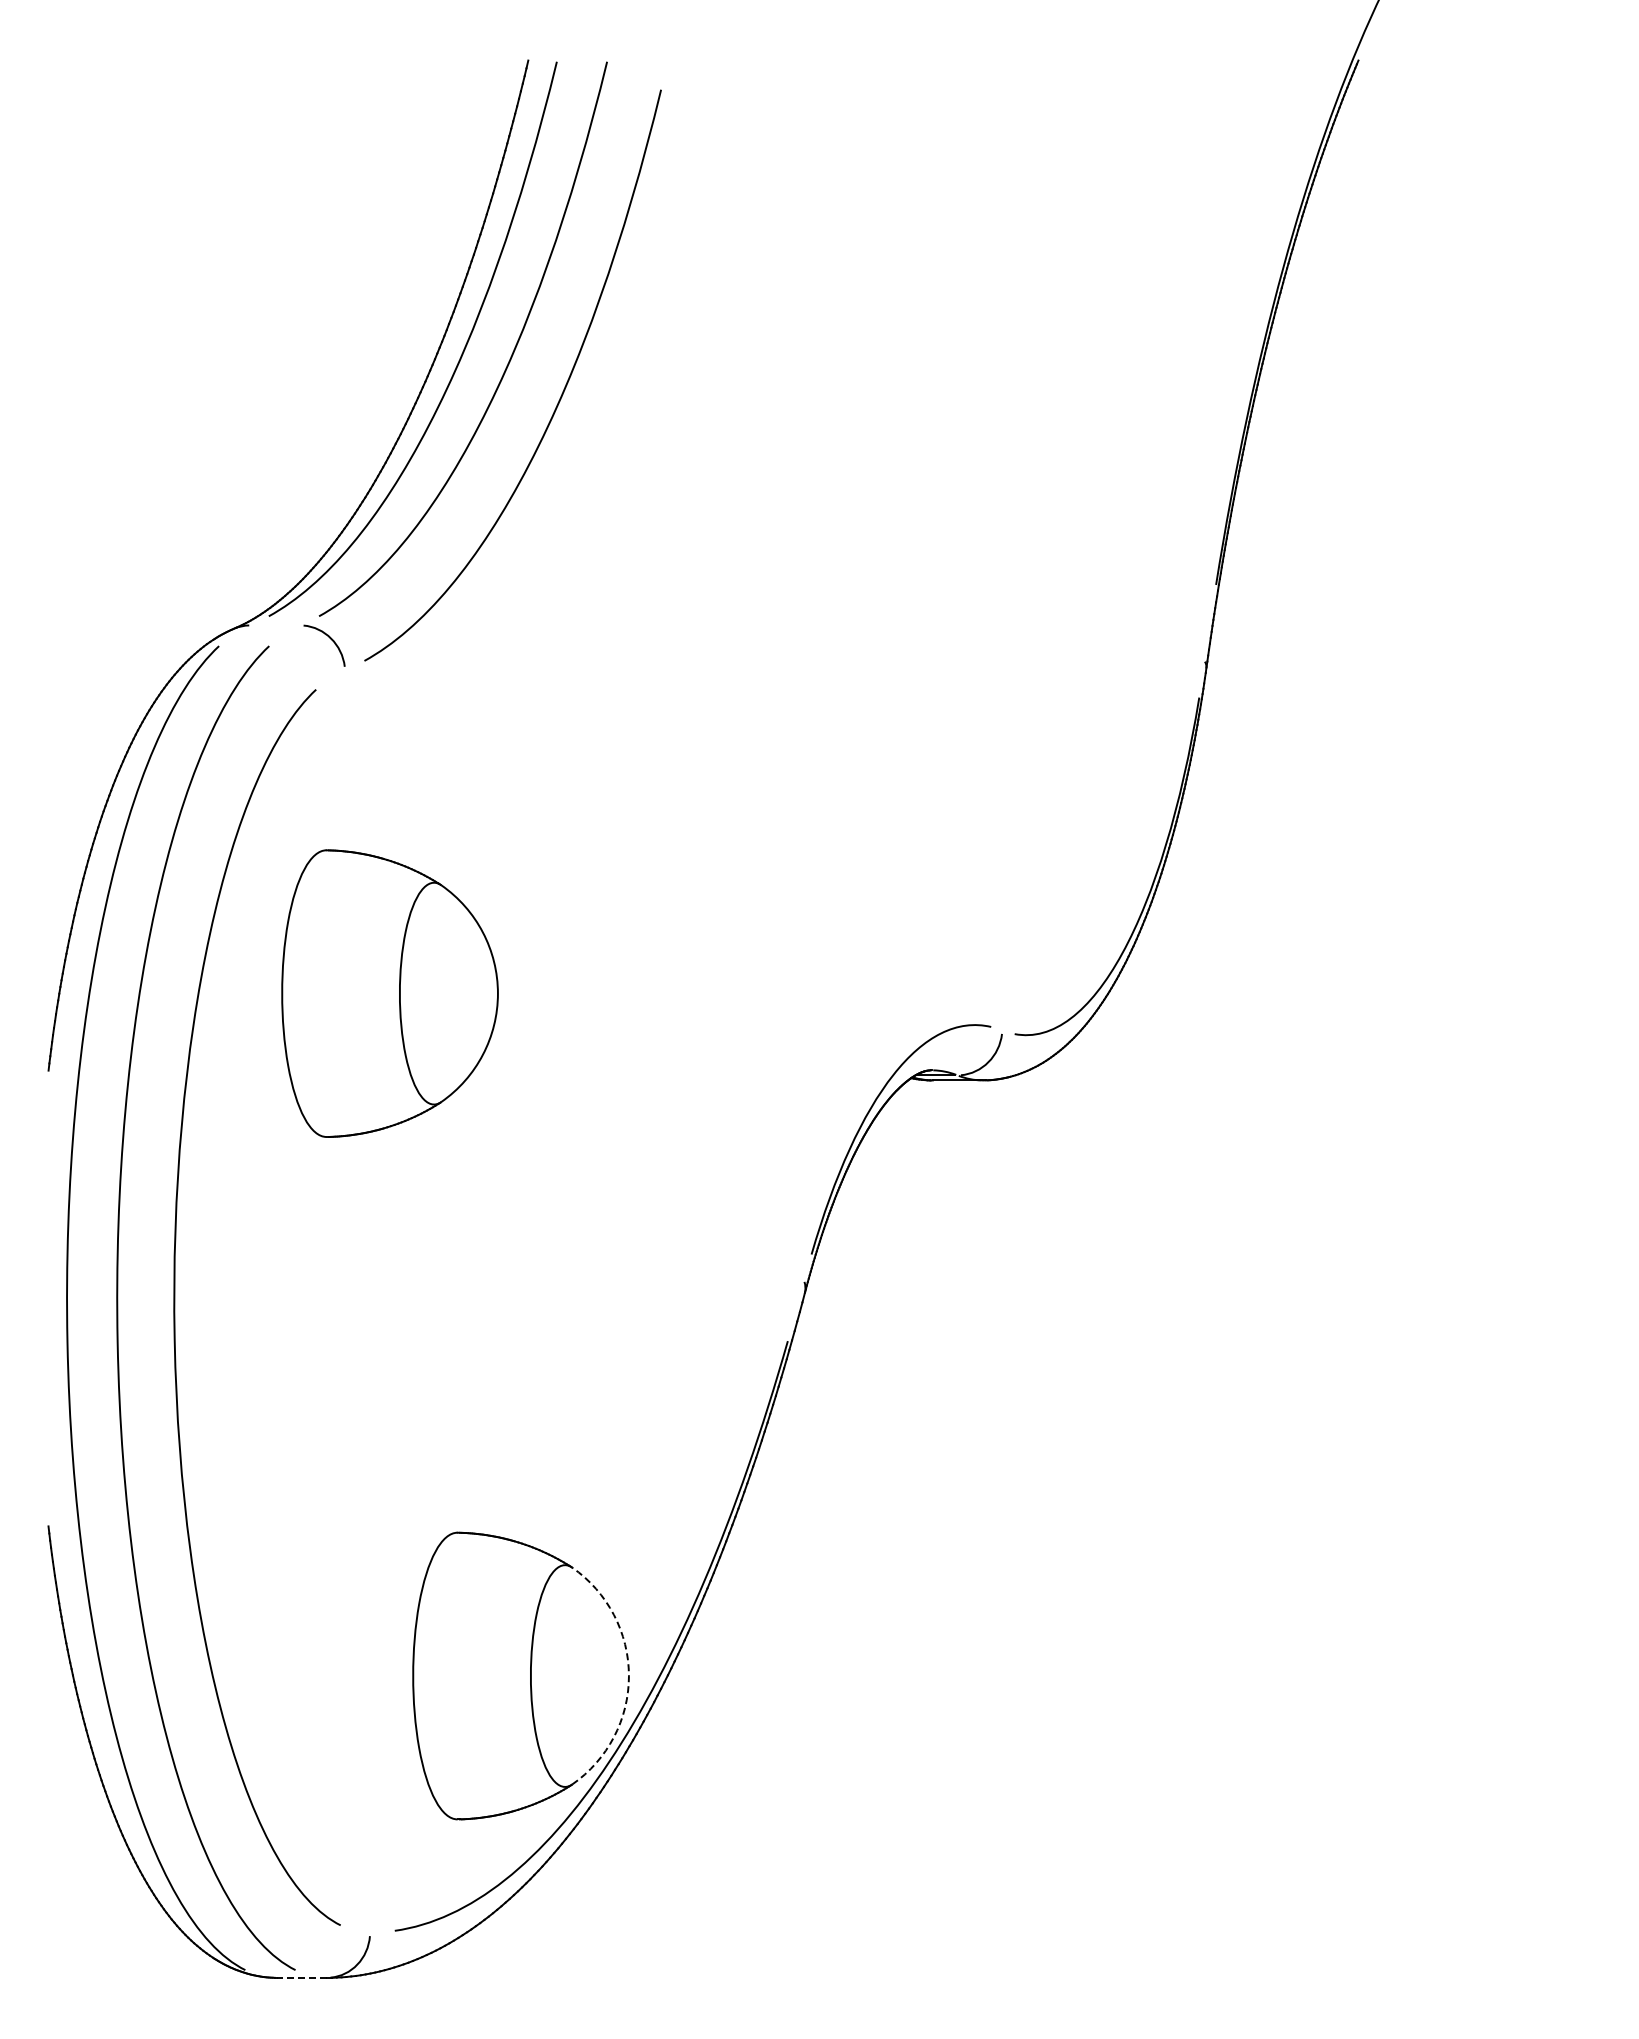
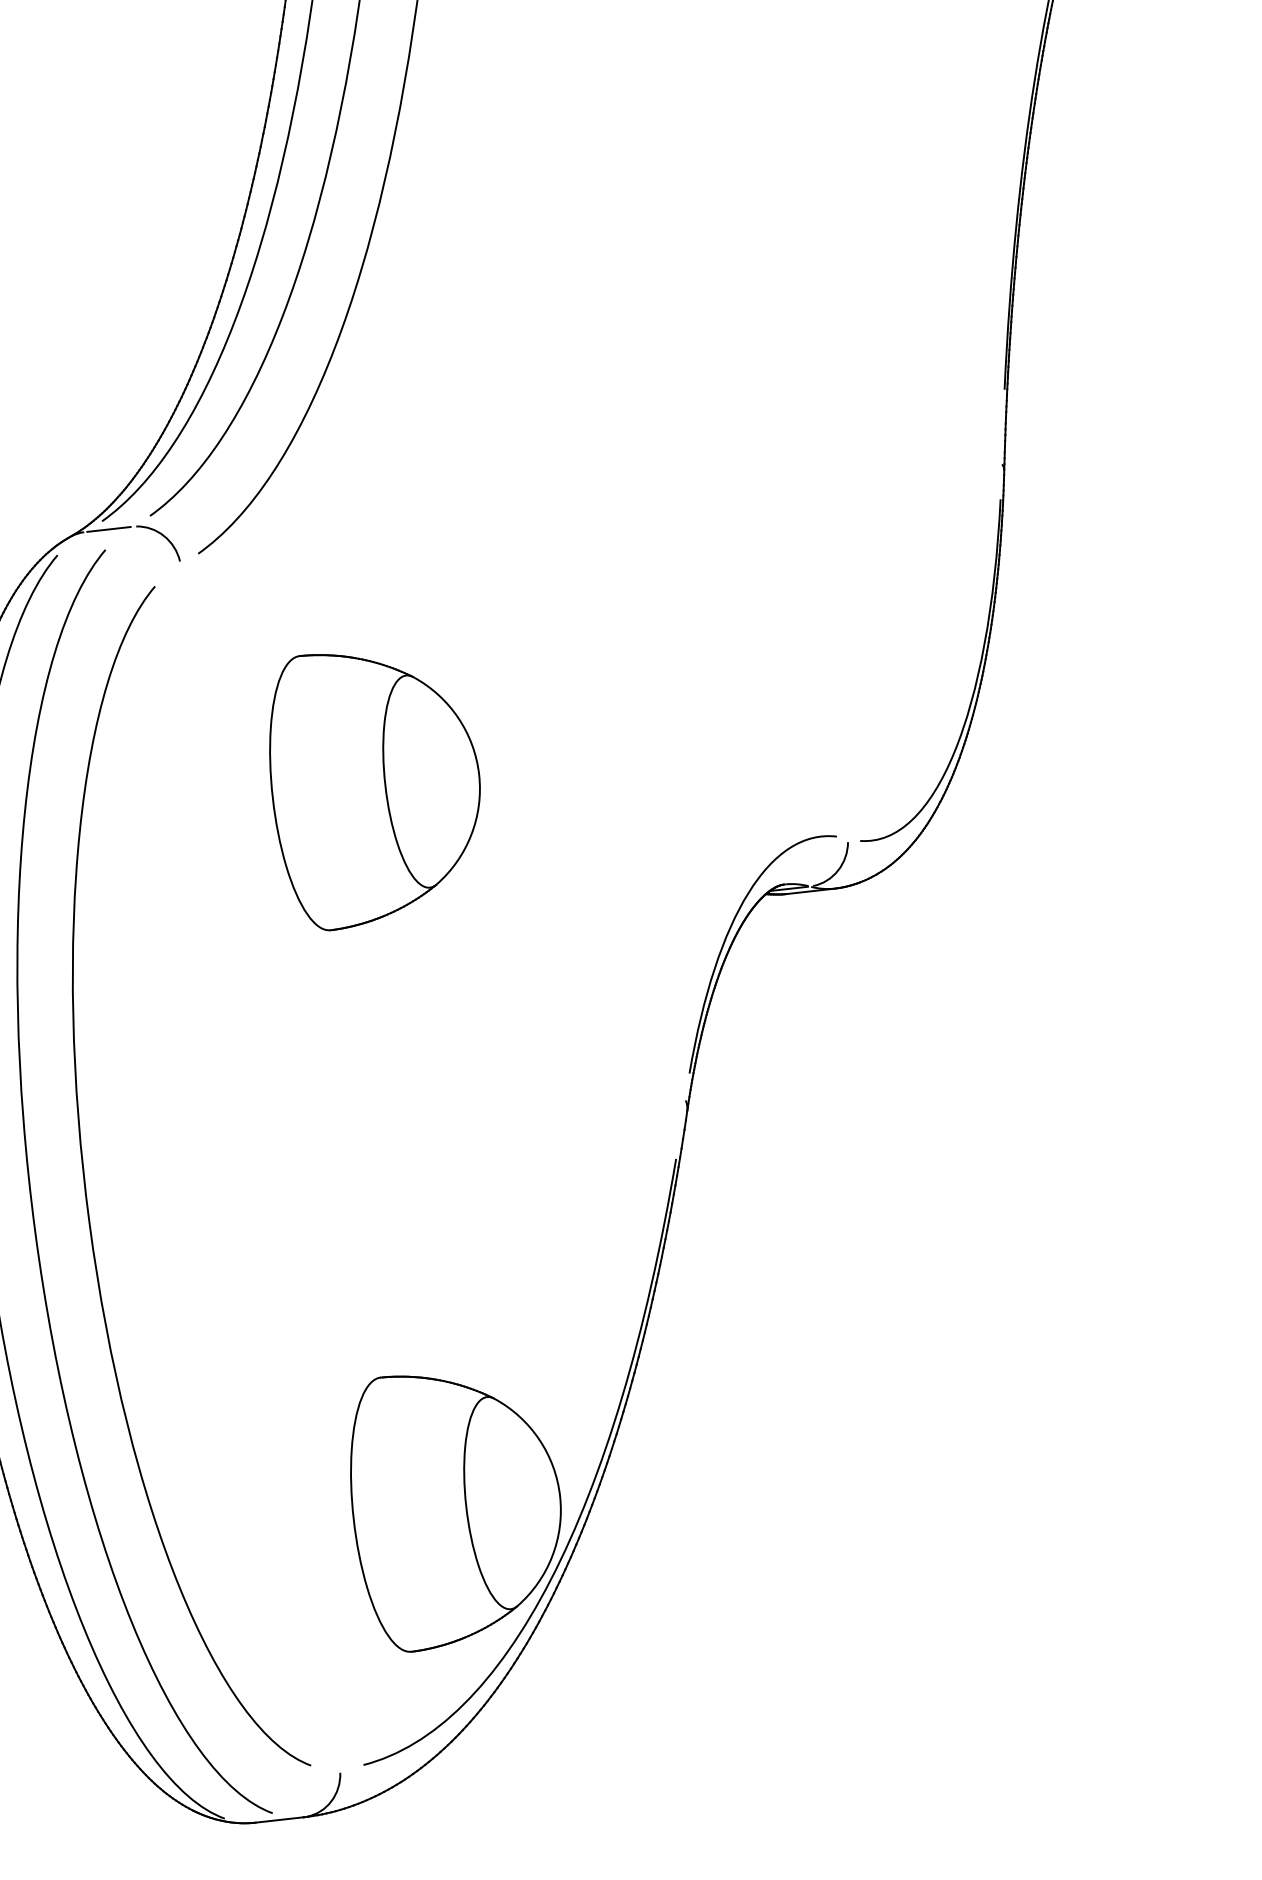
line: (274, 625) -> (108, 529), added
part: (389, 993) -> (375, 786), moved
arc: (628, 1676) -> (559, 1496), dashed -> solid
line: (301, 1977) -> (279, 1819), dashed -> solid

